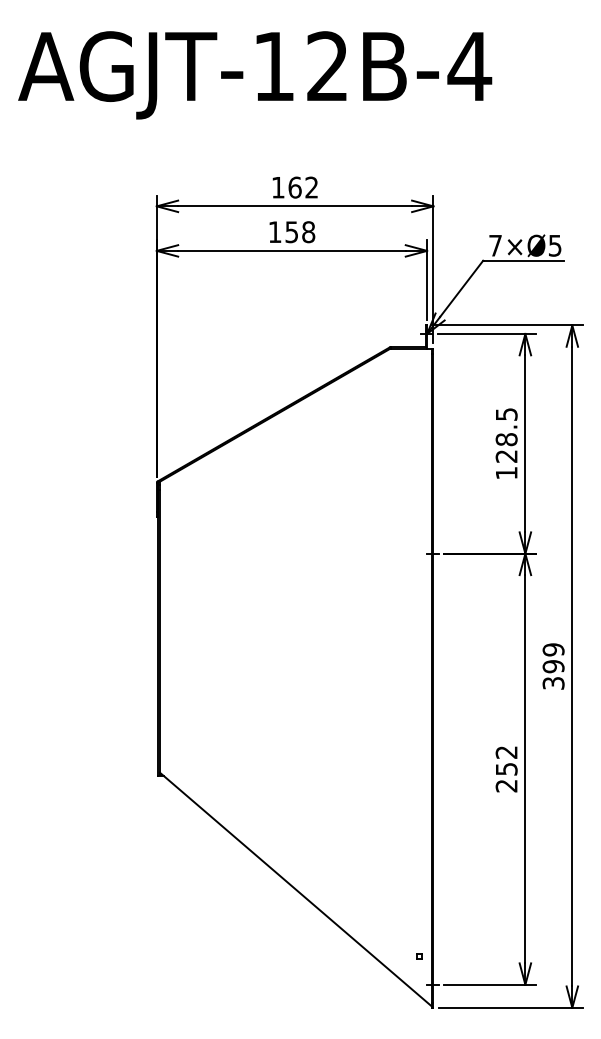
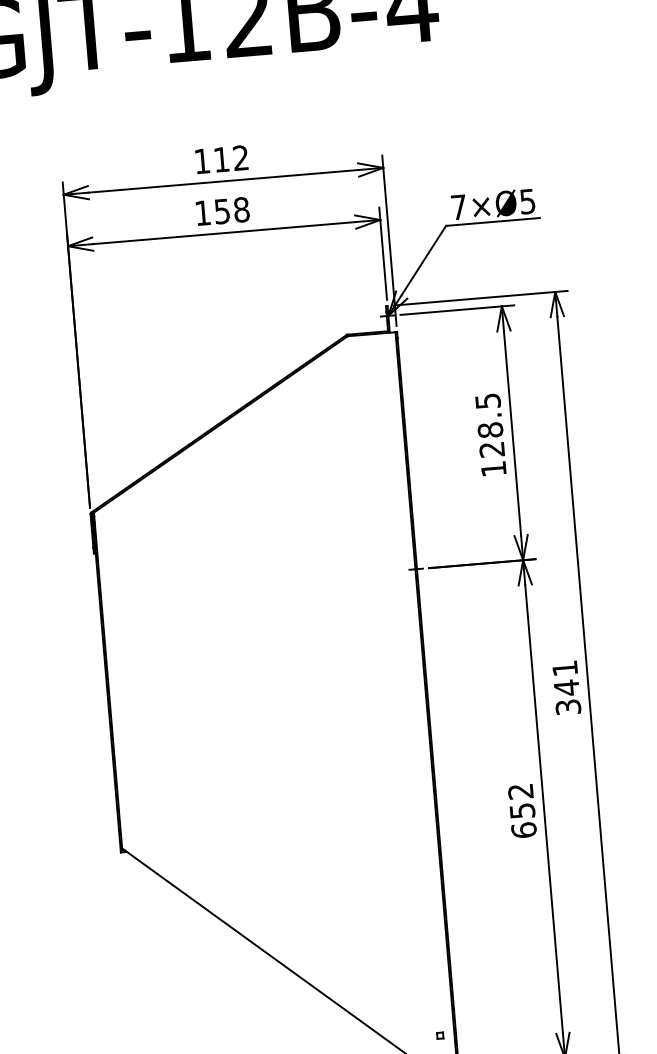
text: (294, 187) -> (220, 159), 162 -> 112
text: (553, 658) -> (565, 678), 399 -> 341
text: (506, 785) -> (523, 829), 252 -> 652

